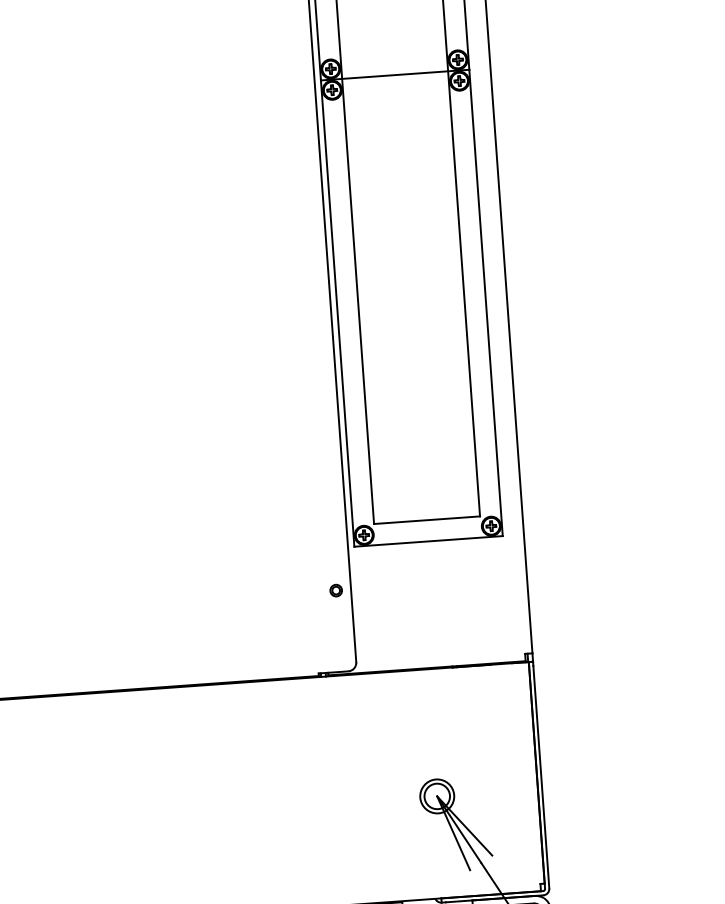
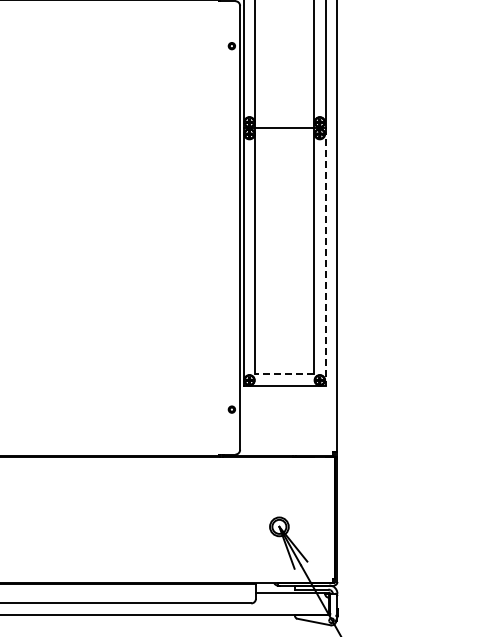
line: (485, 303) -> (325, 257), solid -> dashed
line: (426, 520) -> (284, 374), solid -> dashed

